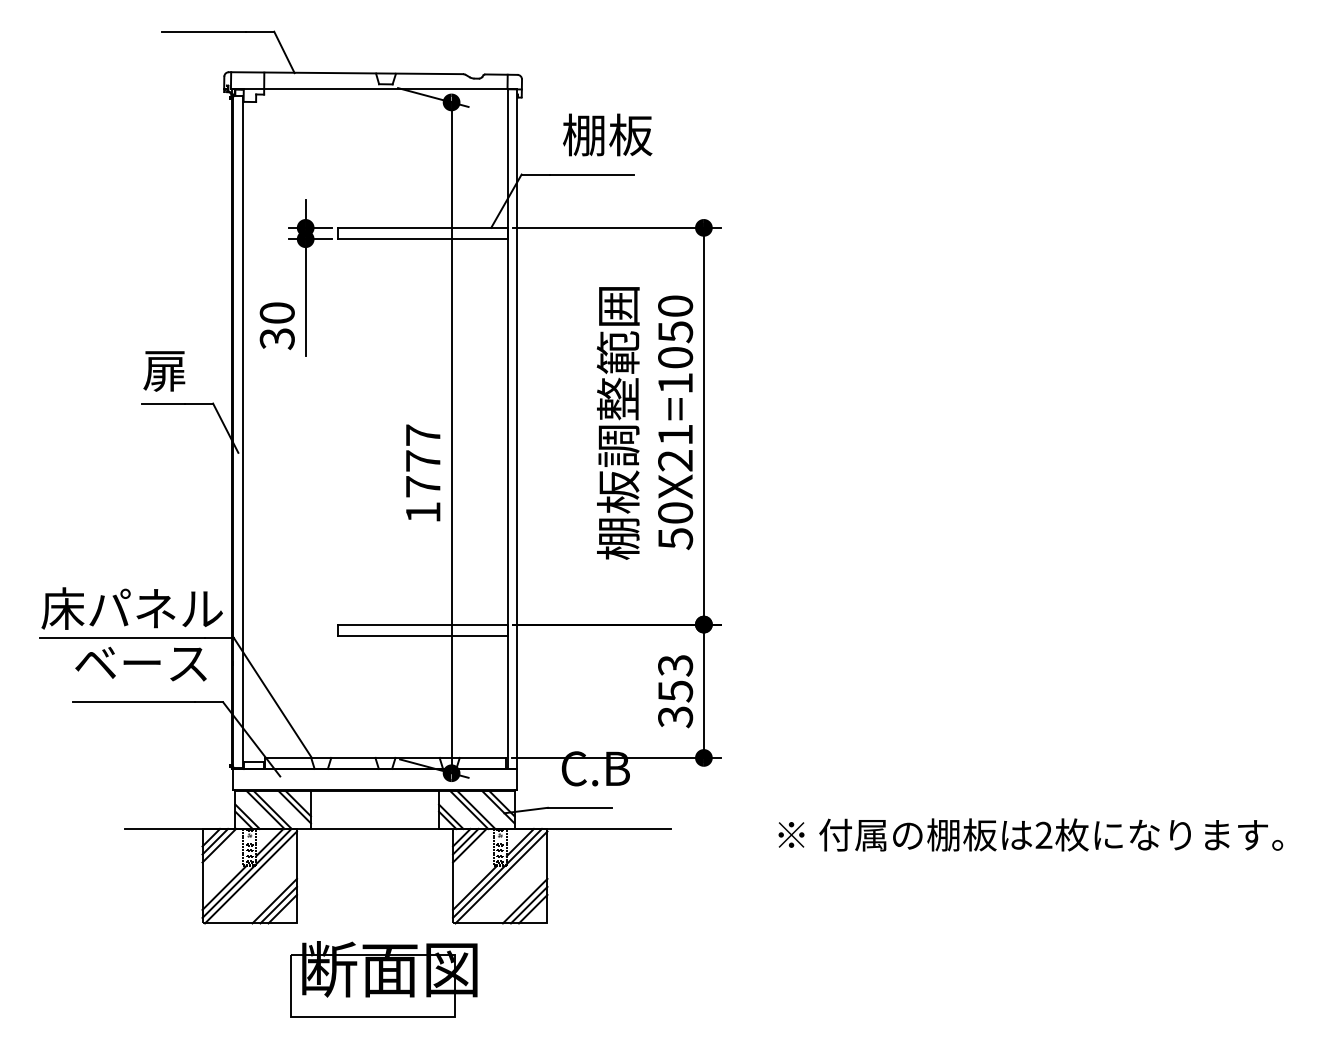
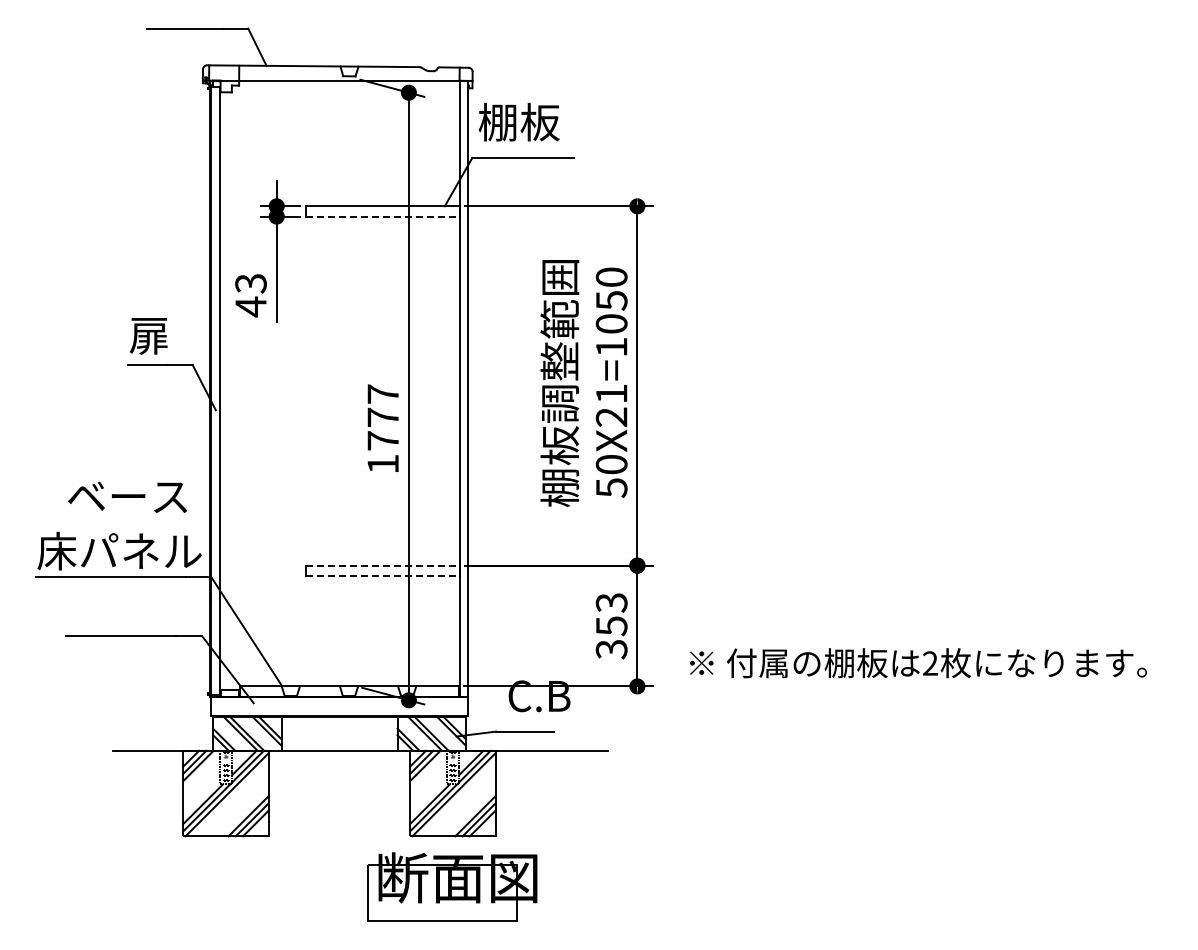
text: (606, 134) -> (518, 121), moved
line: (422, 239) -> (382, 216), solid -> dashed
text: (276, 326) -> (250, 295), 30 -> 43
line: (422, 624) -> (382, 565), solid -> dashed
line: (422, 635) -> (382, 575), solid -> dashed
text: (140, 664) -> (127, 497), moved
text: (1030, 835) -> (918, 663), moved
part: (383, 978) -> (452, 886), moved

